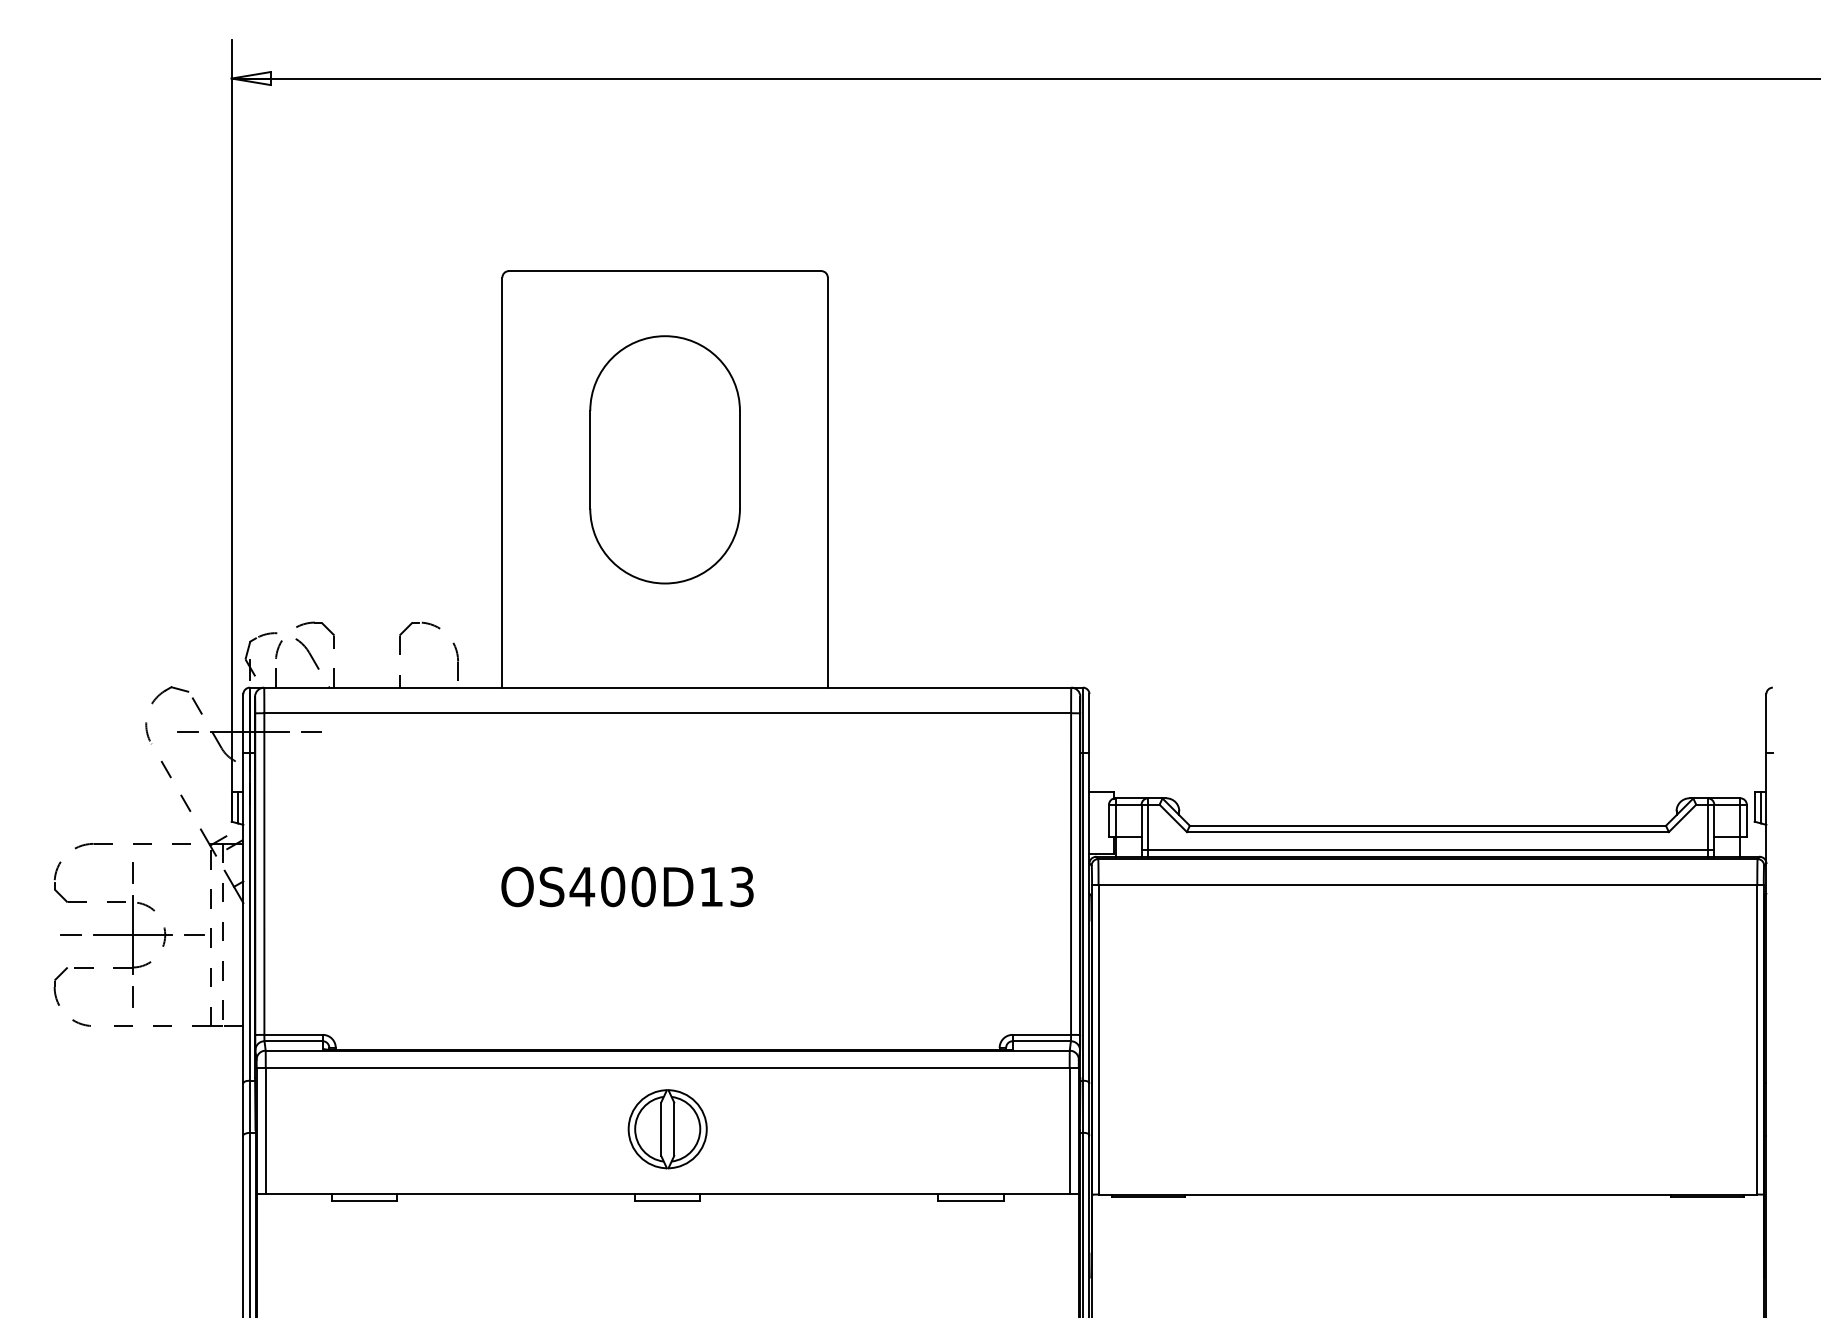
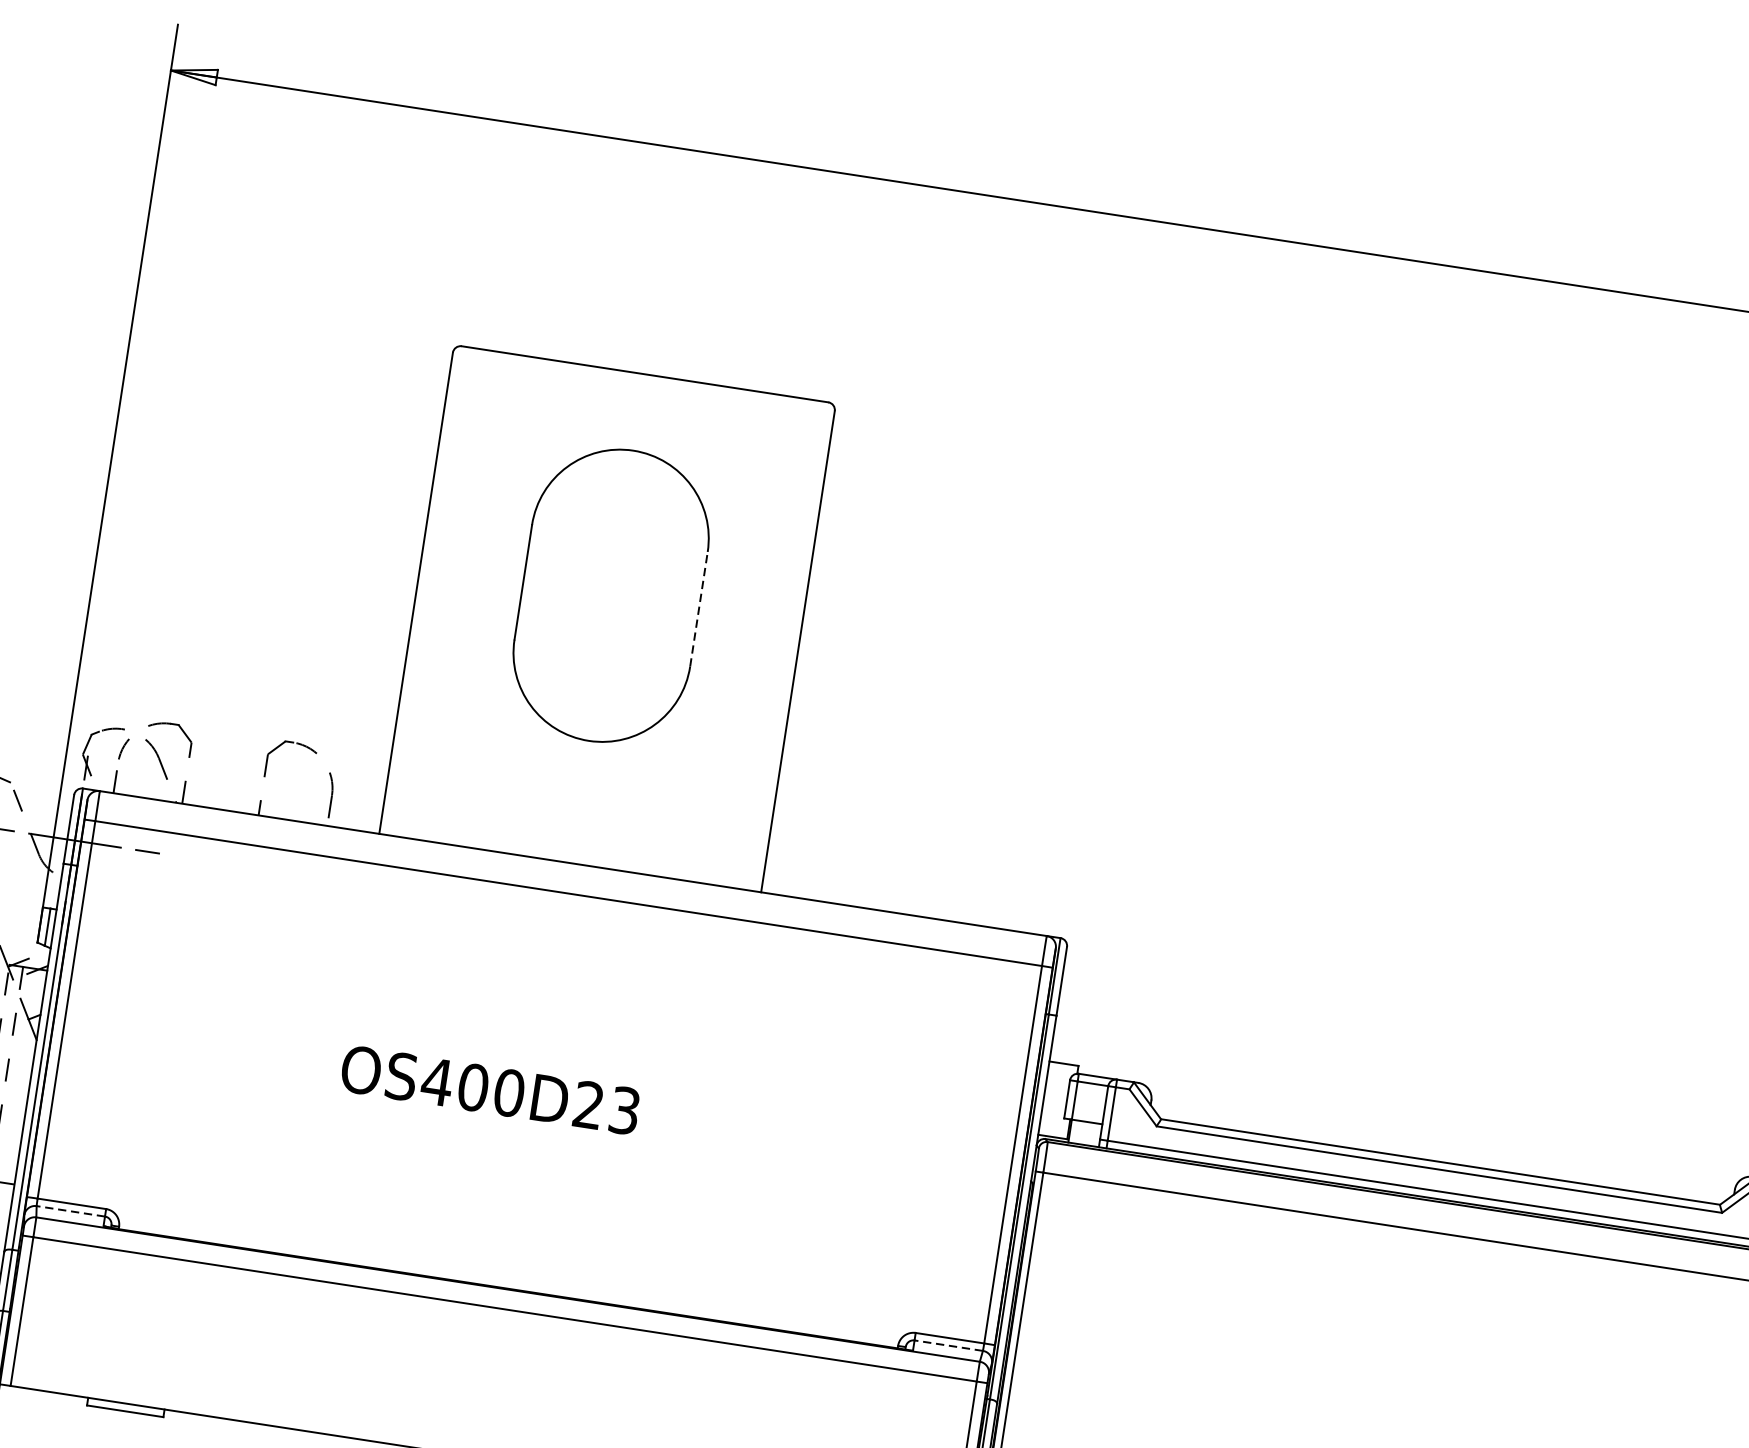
line: (739, 459) -> (698, 608), solid -> dashed
text: (710, 886) -> (587, 1104), OS400D13 -> OS400D23
line: (293, 1041) -> (70, 1211), solid -> dashed
line: (1041, 1041) -> (948, 1345), solid -> dashed
part: (667, 1129) -> (493, 1382), removed

